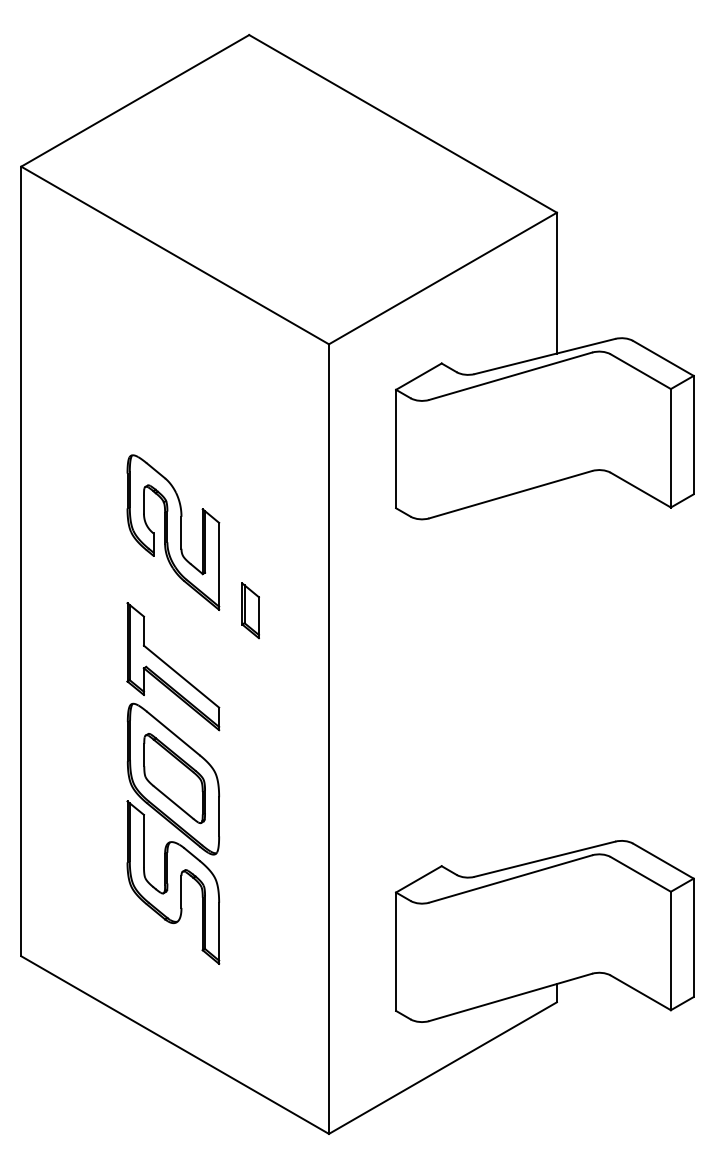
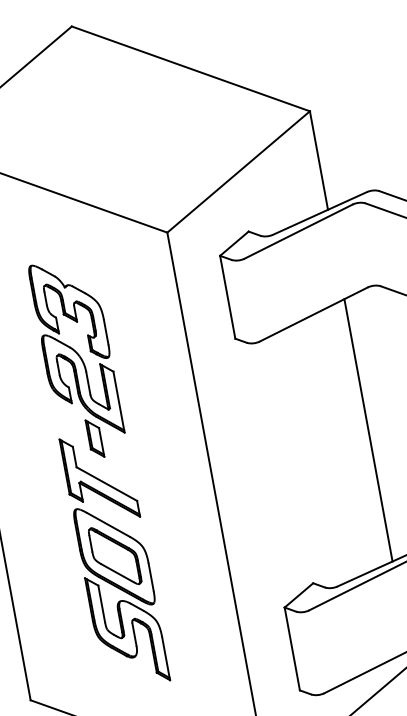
part: (172, 428) -> (68, 311), added
part: (250, 610) -> (94, 438), moved
line: (556, 668) -> (368, 430), added

